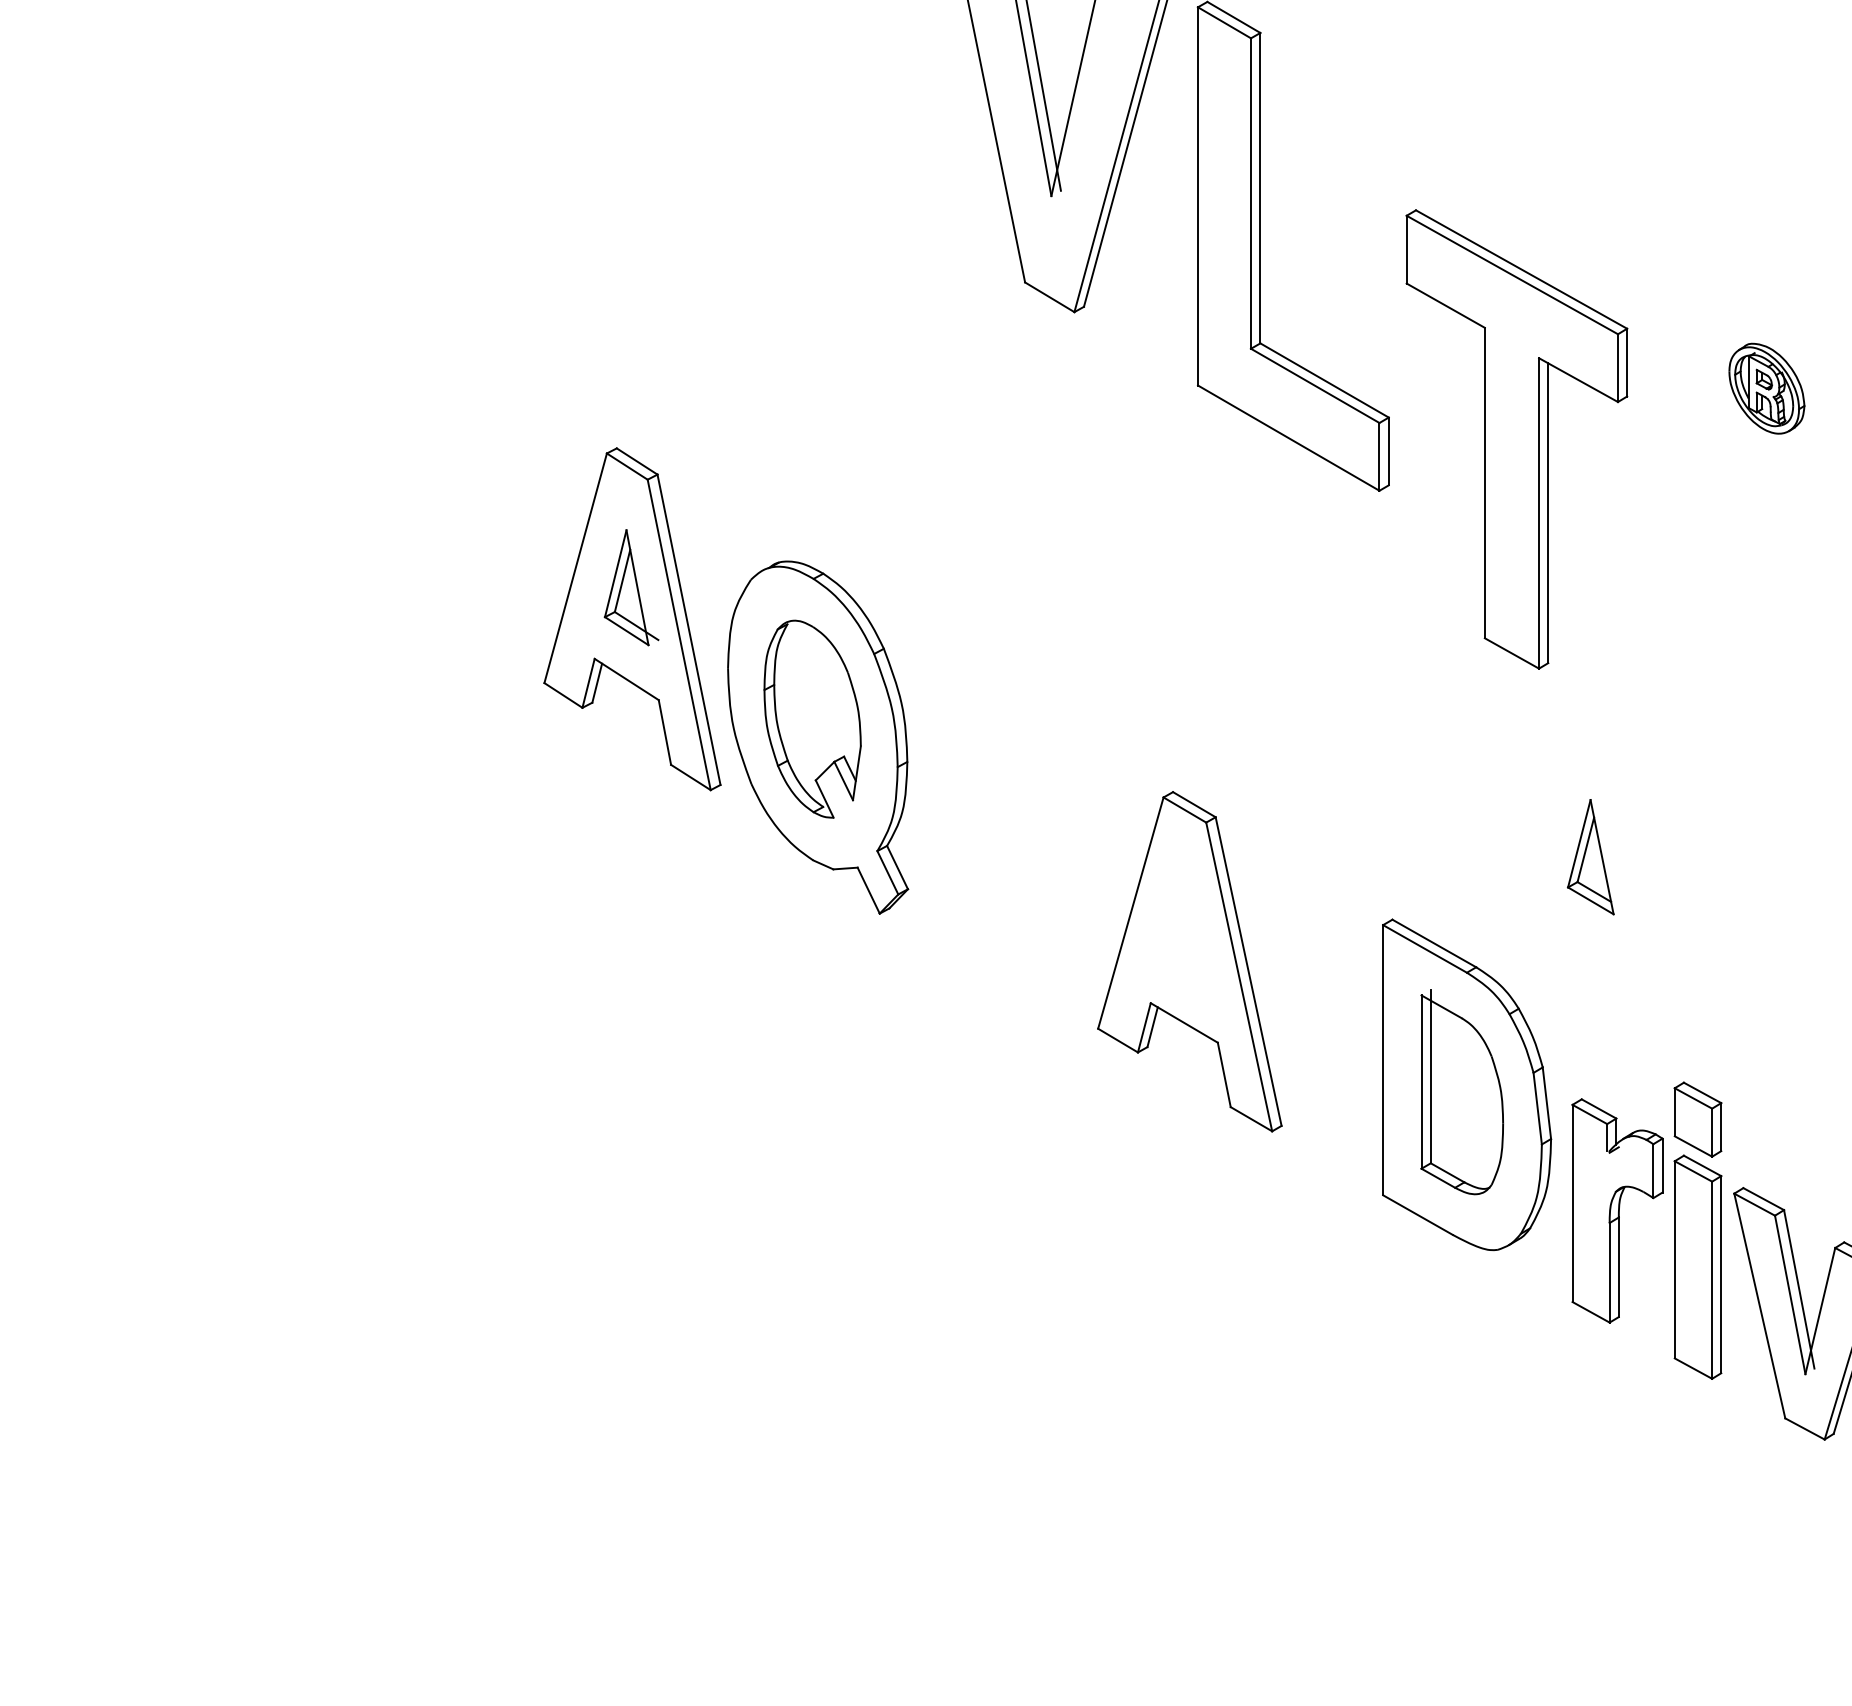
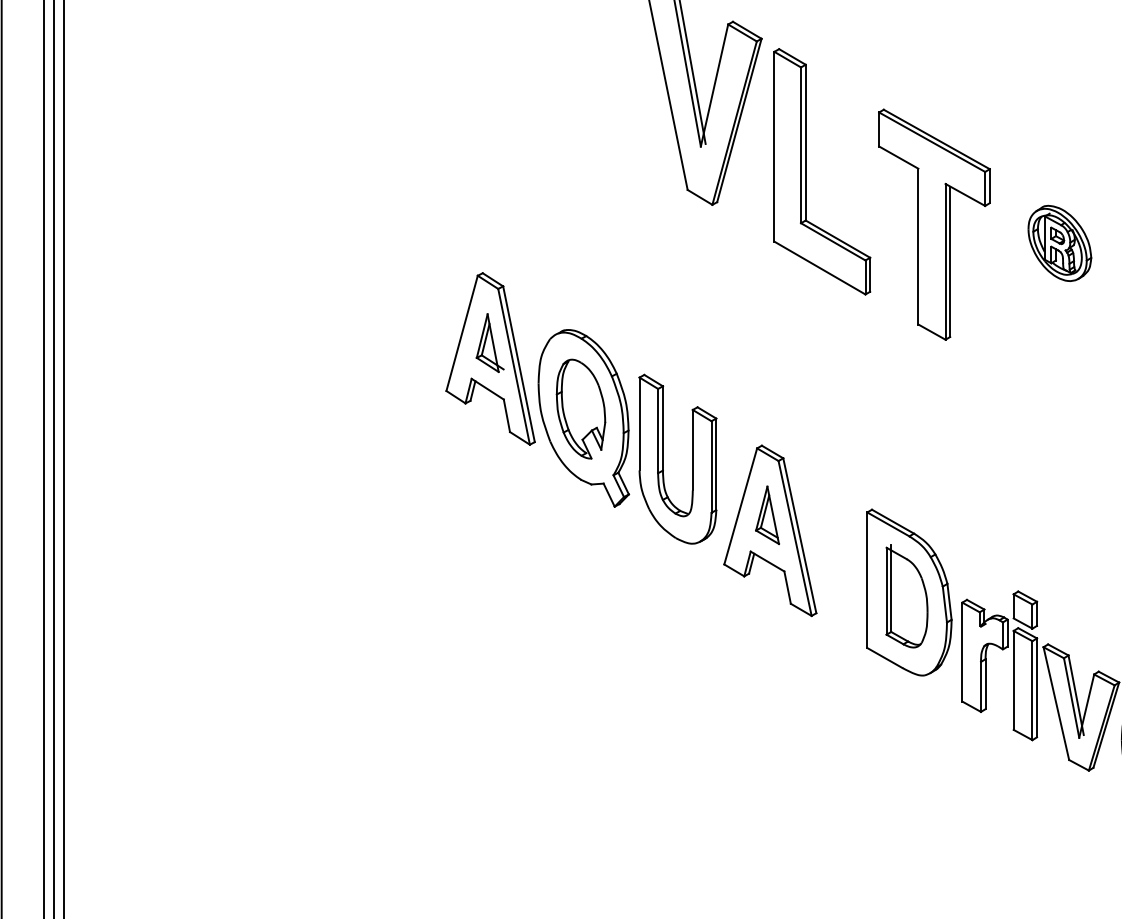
part: (1766, 387) -> (1059, 242), size x1.67
part: (1516, 438) -> (934, 224), moved
part: (976, 817) -> (663, 458), added
part: (1590, 855) -> (767, 514), moved

